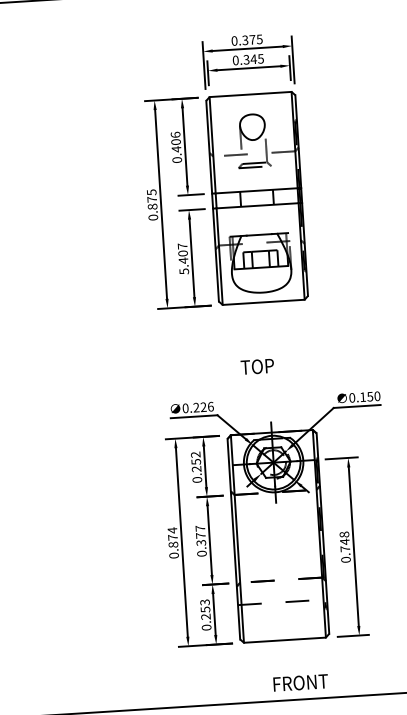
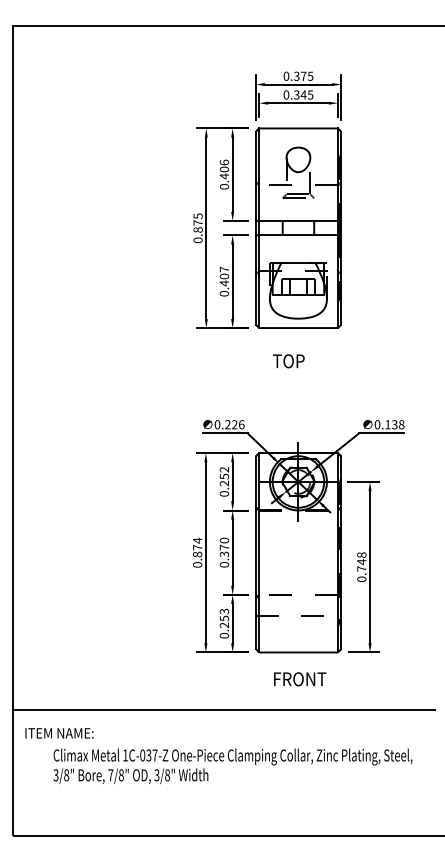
text: (183, 271) -> (223, 293), 5.407 -> 0.407
text: (257, 367) -> (288, 361), moved
text: (374, 396) -> (398, 424), 0.150 -> 0.138
text: (200, 528) -> (224, 540), 0.377 -> 0.370
text: (301, 683) -> (300, 679), moved

